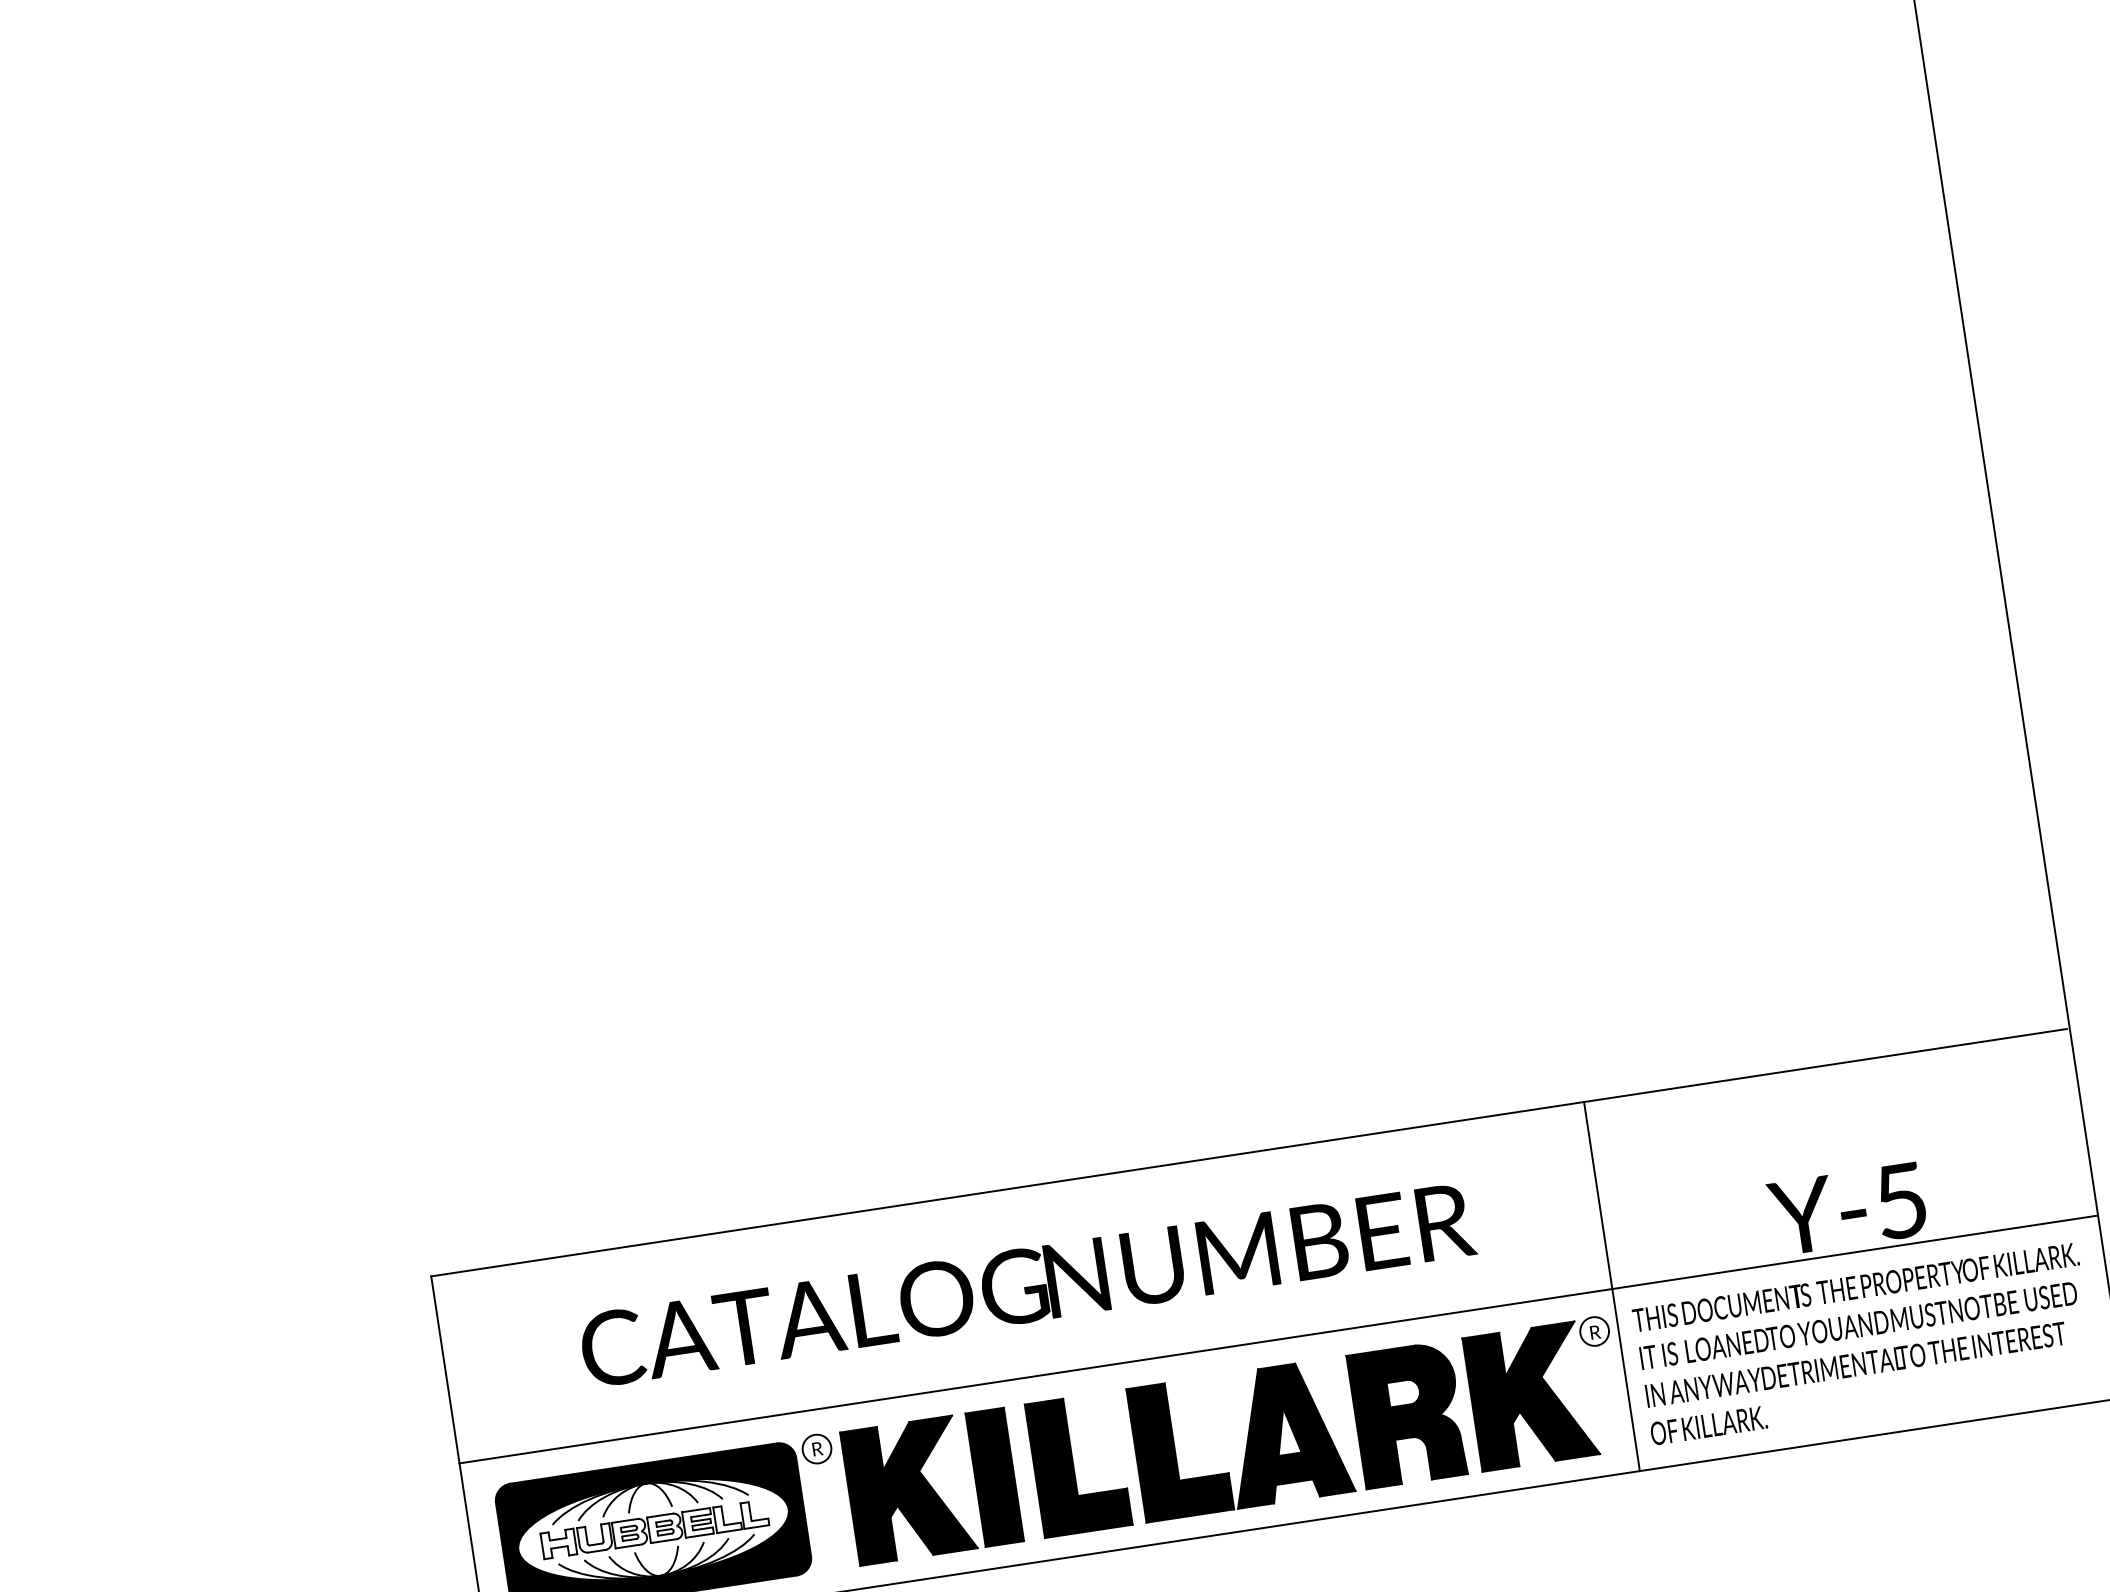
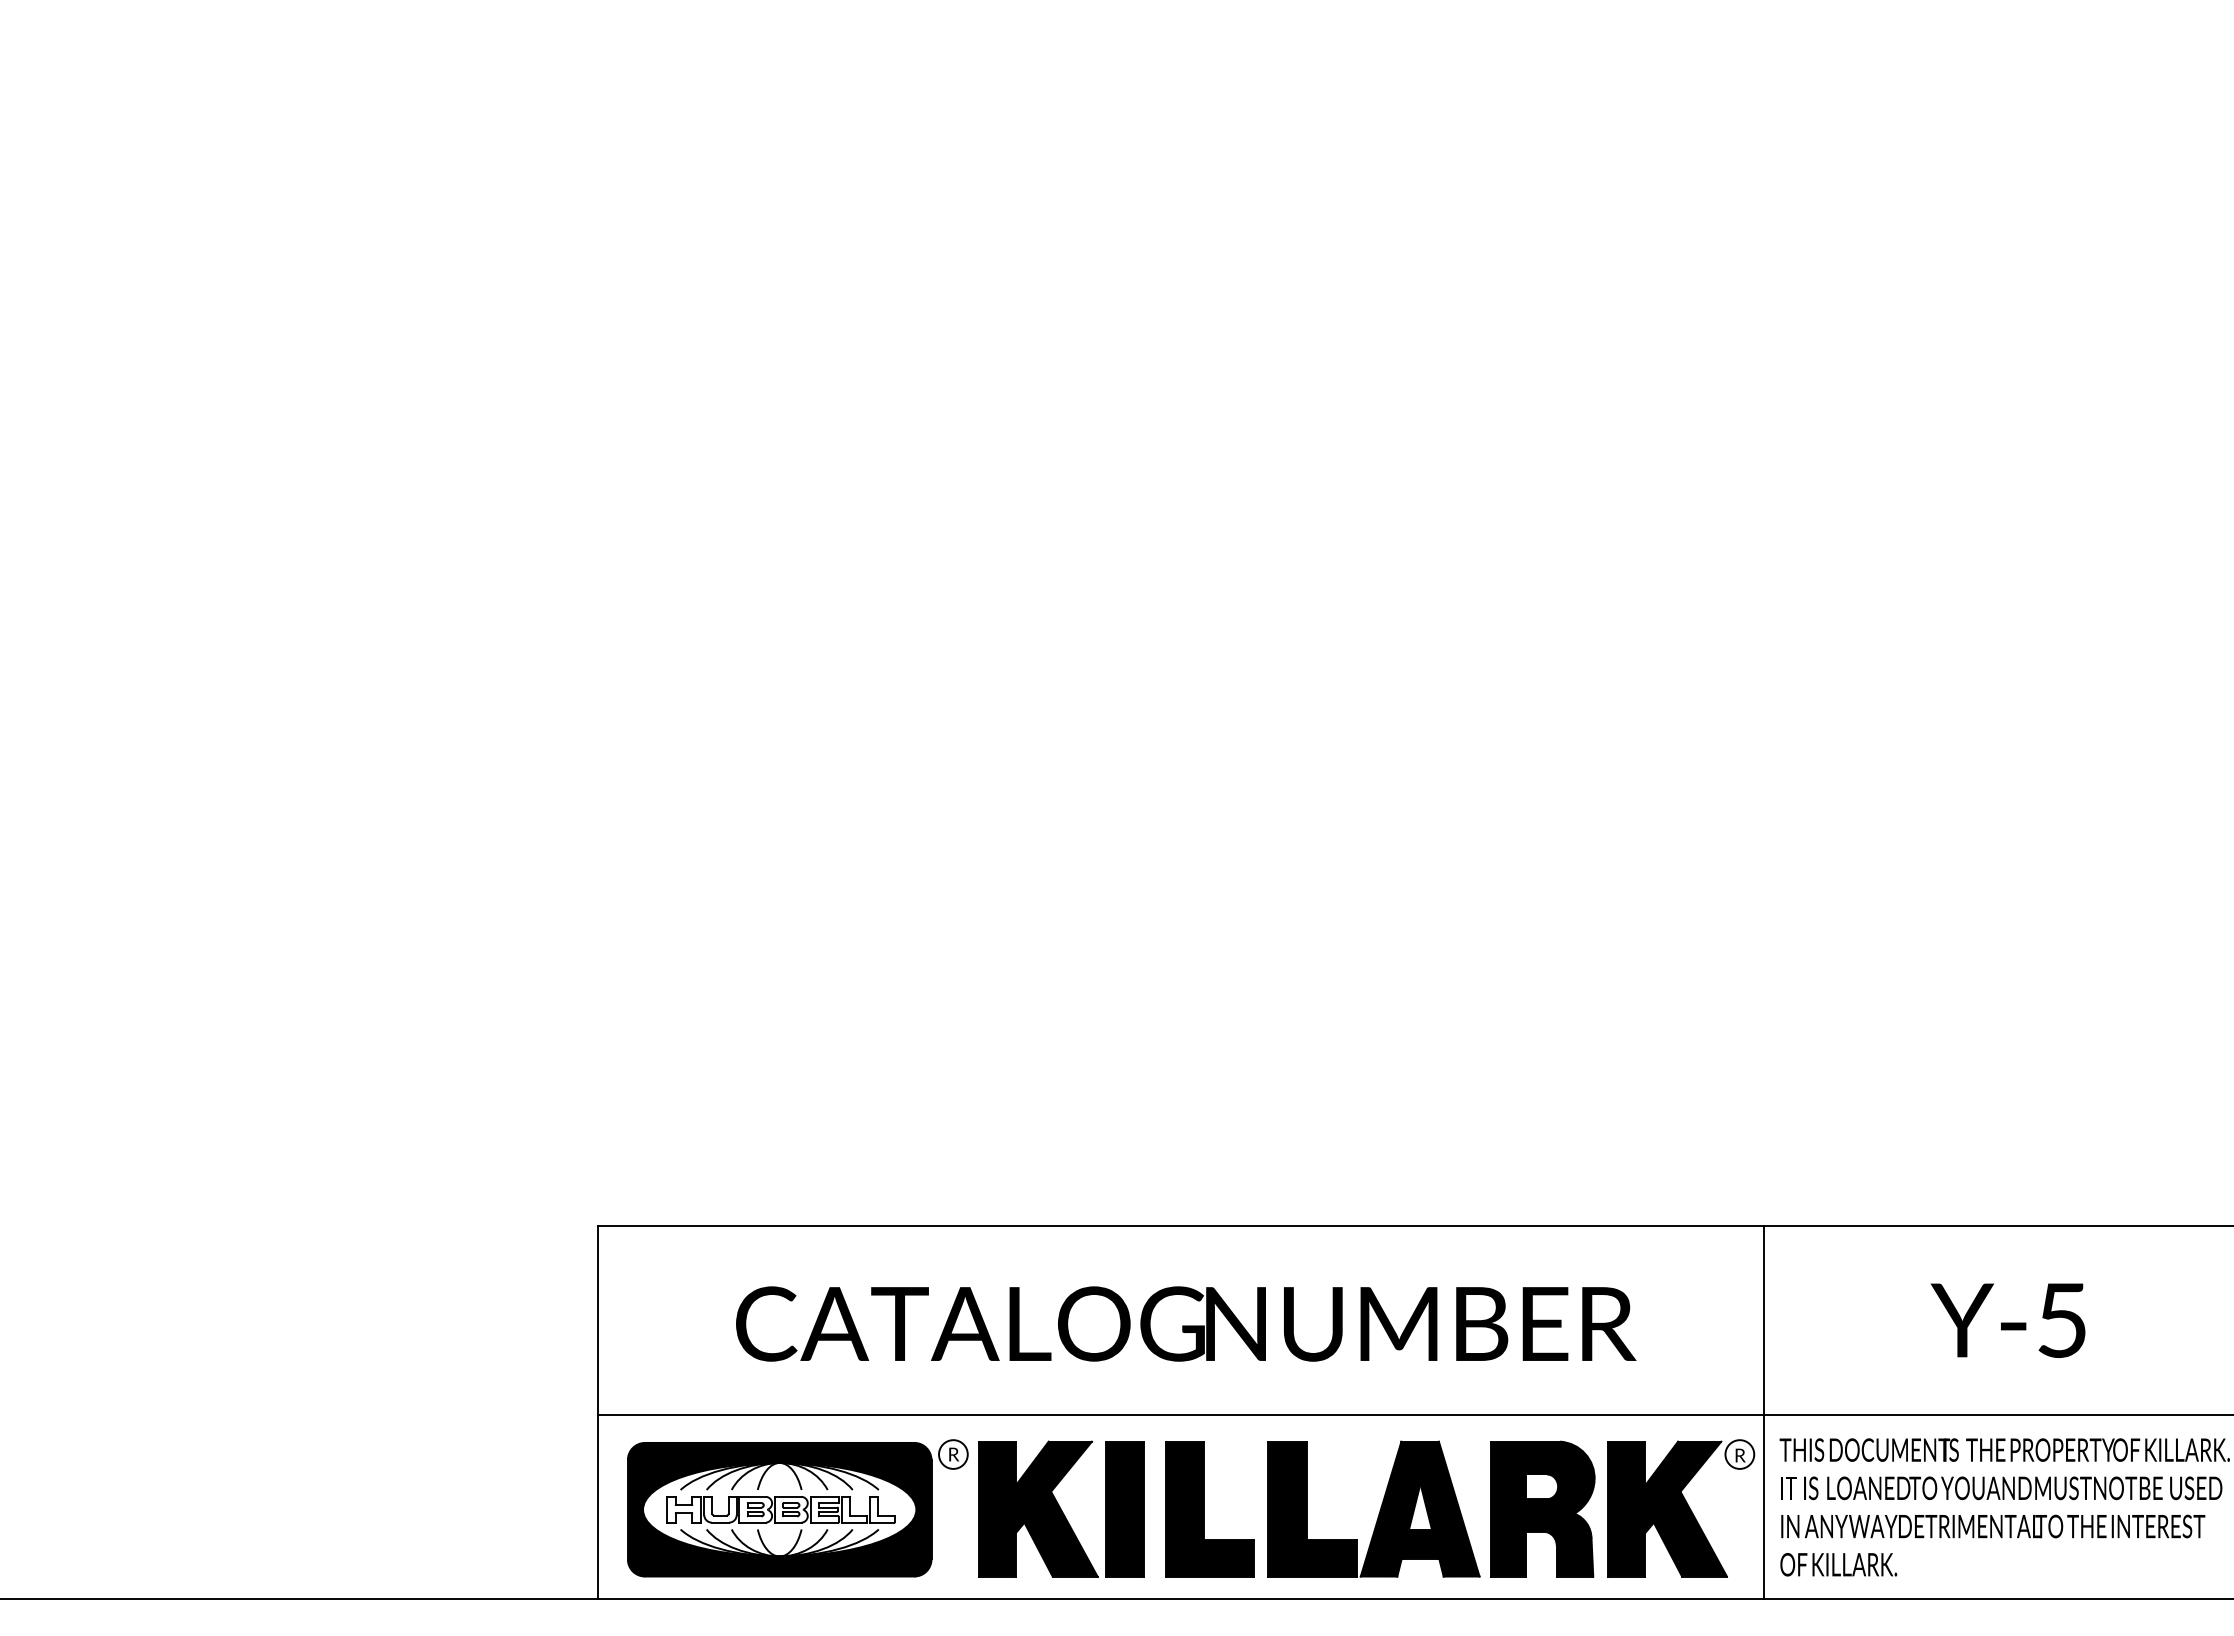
text: (1846, 1209) -> (2007, 1320), moved

